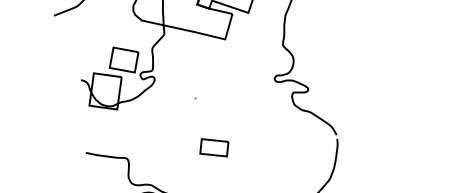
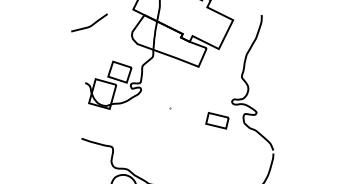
part: (214, 147) -> (217, 120), moved

